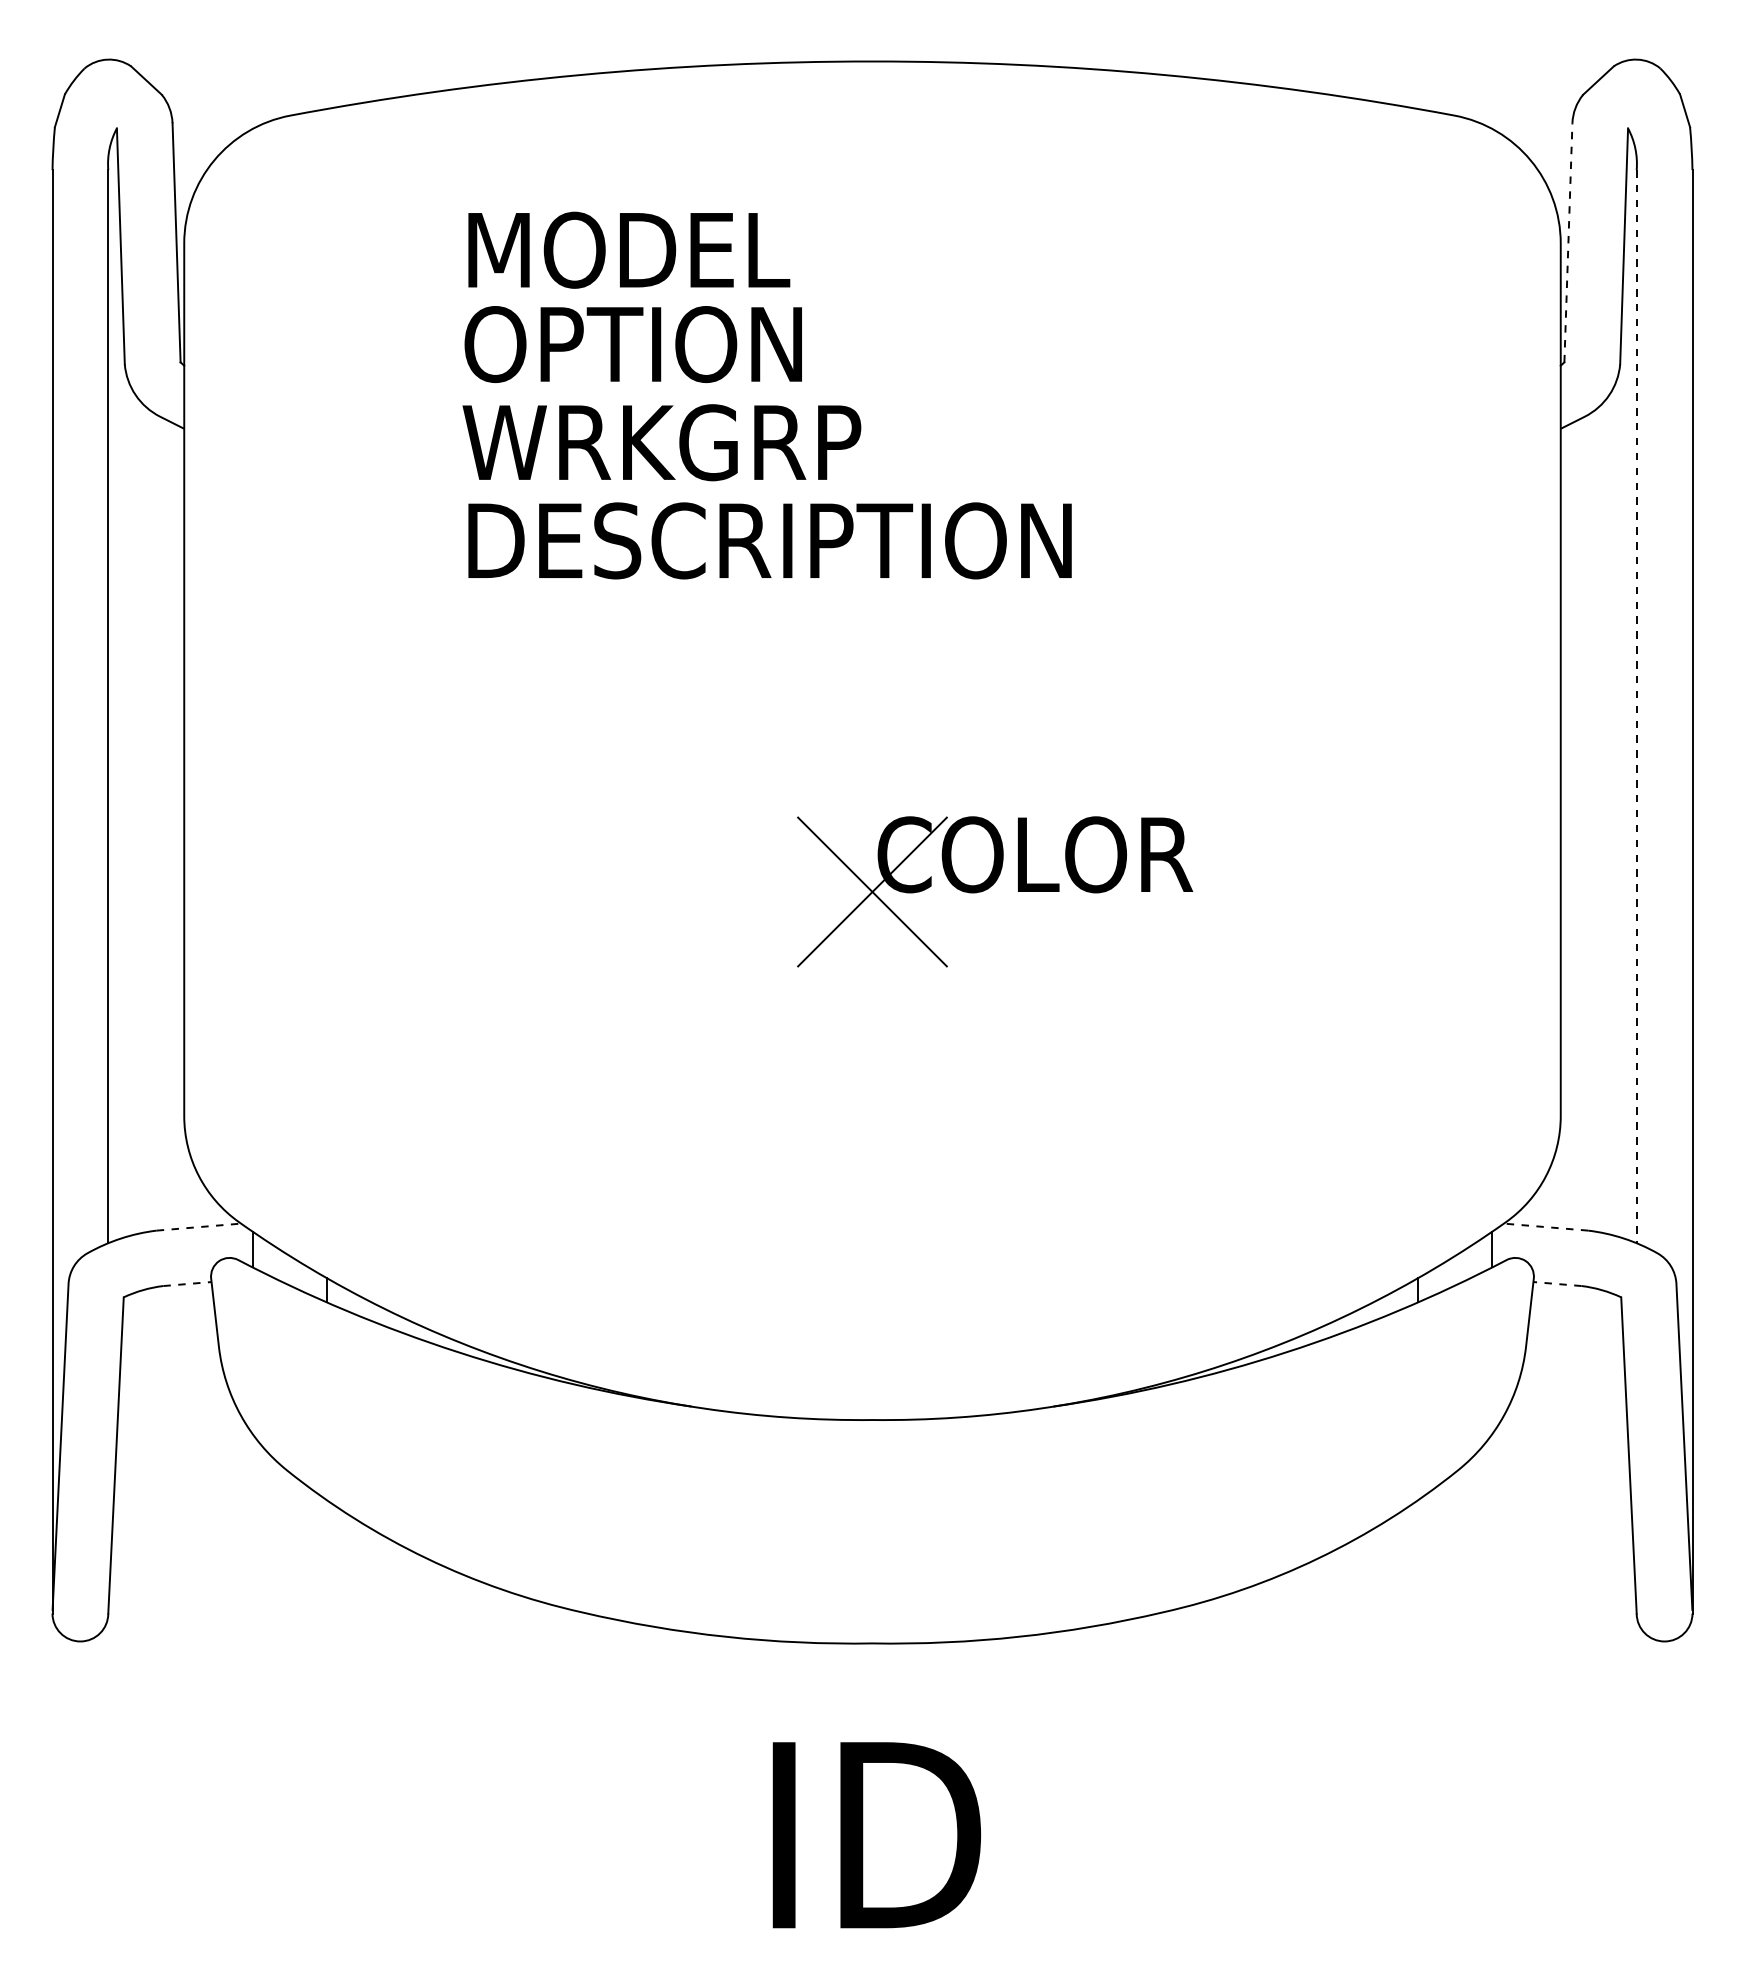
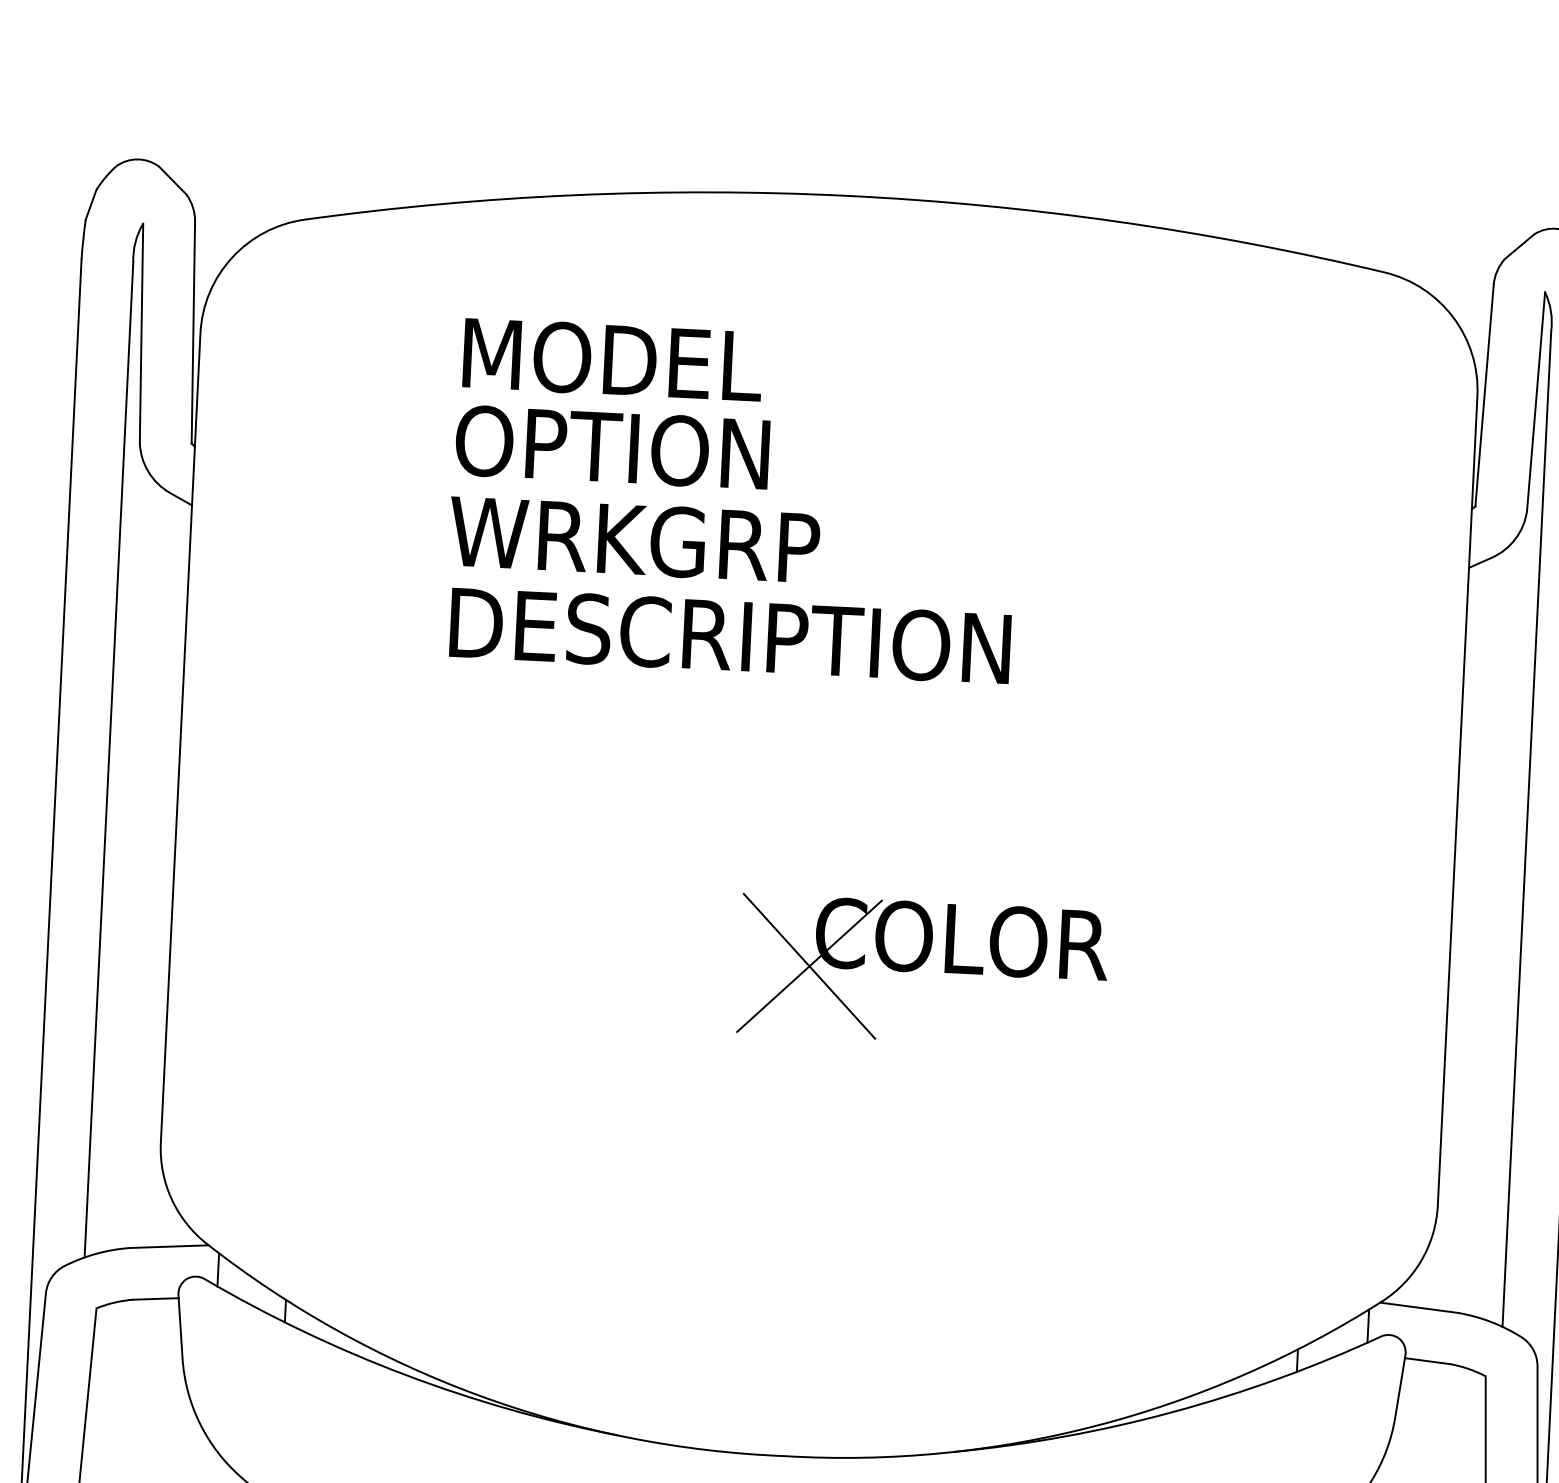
line: (1568, 242) -> (1484, 395), dashed -> solid
line: (1636, 706) -> (1526, 828), dashed -> solid
line: (199, 1227) -> (169, 1247), dashed -> solid
line: (1545, 1227) -> (1418, 1308), dashed -> solid
line: (188, 1284) -> (157, 1299), dashed -> solid
line: (1556, 1284) -> (1426, 1361), dashed -> solid

